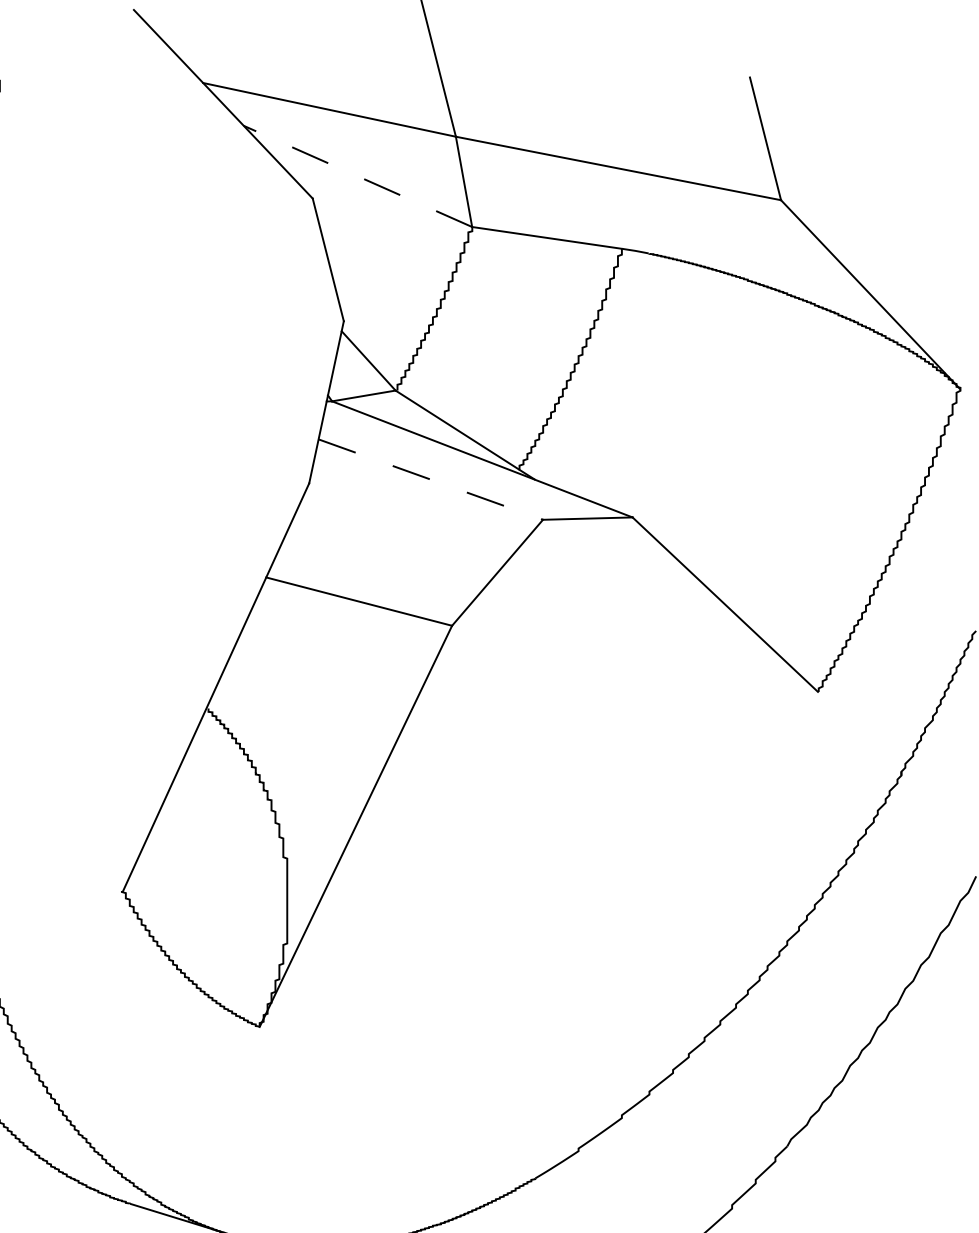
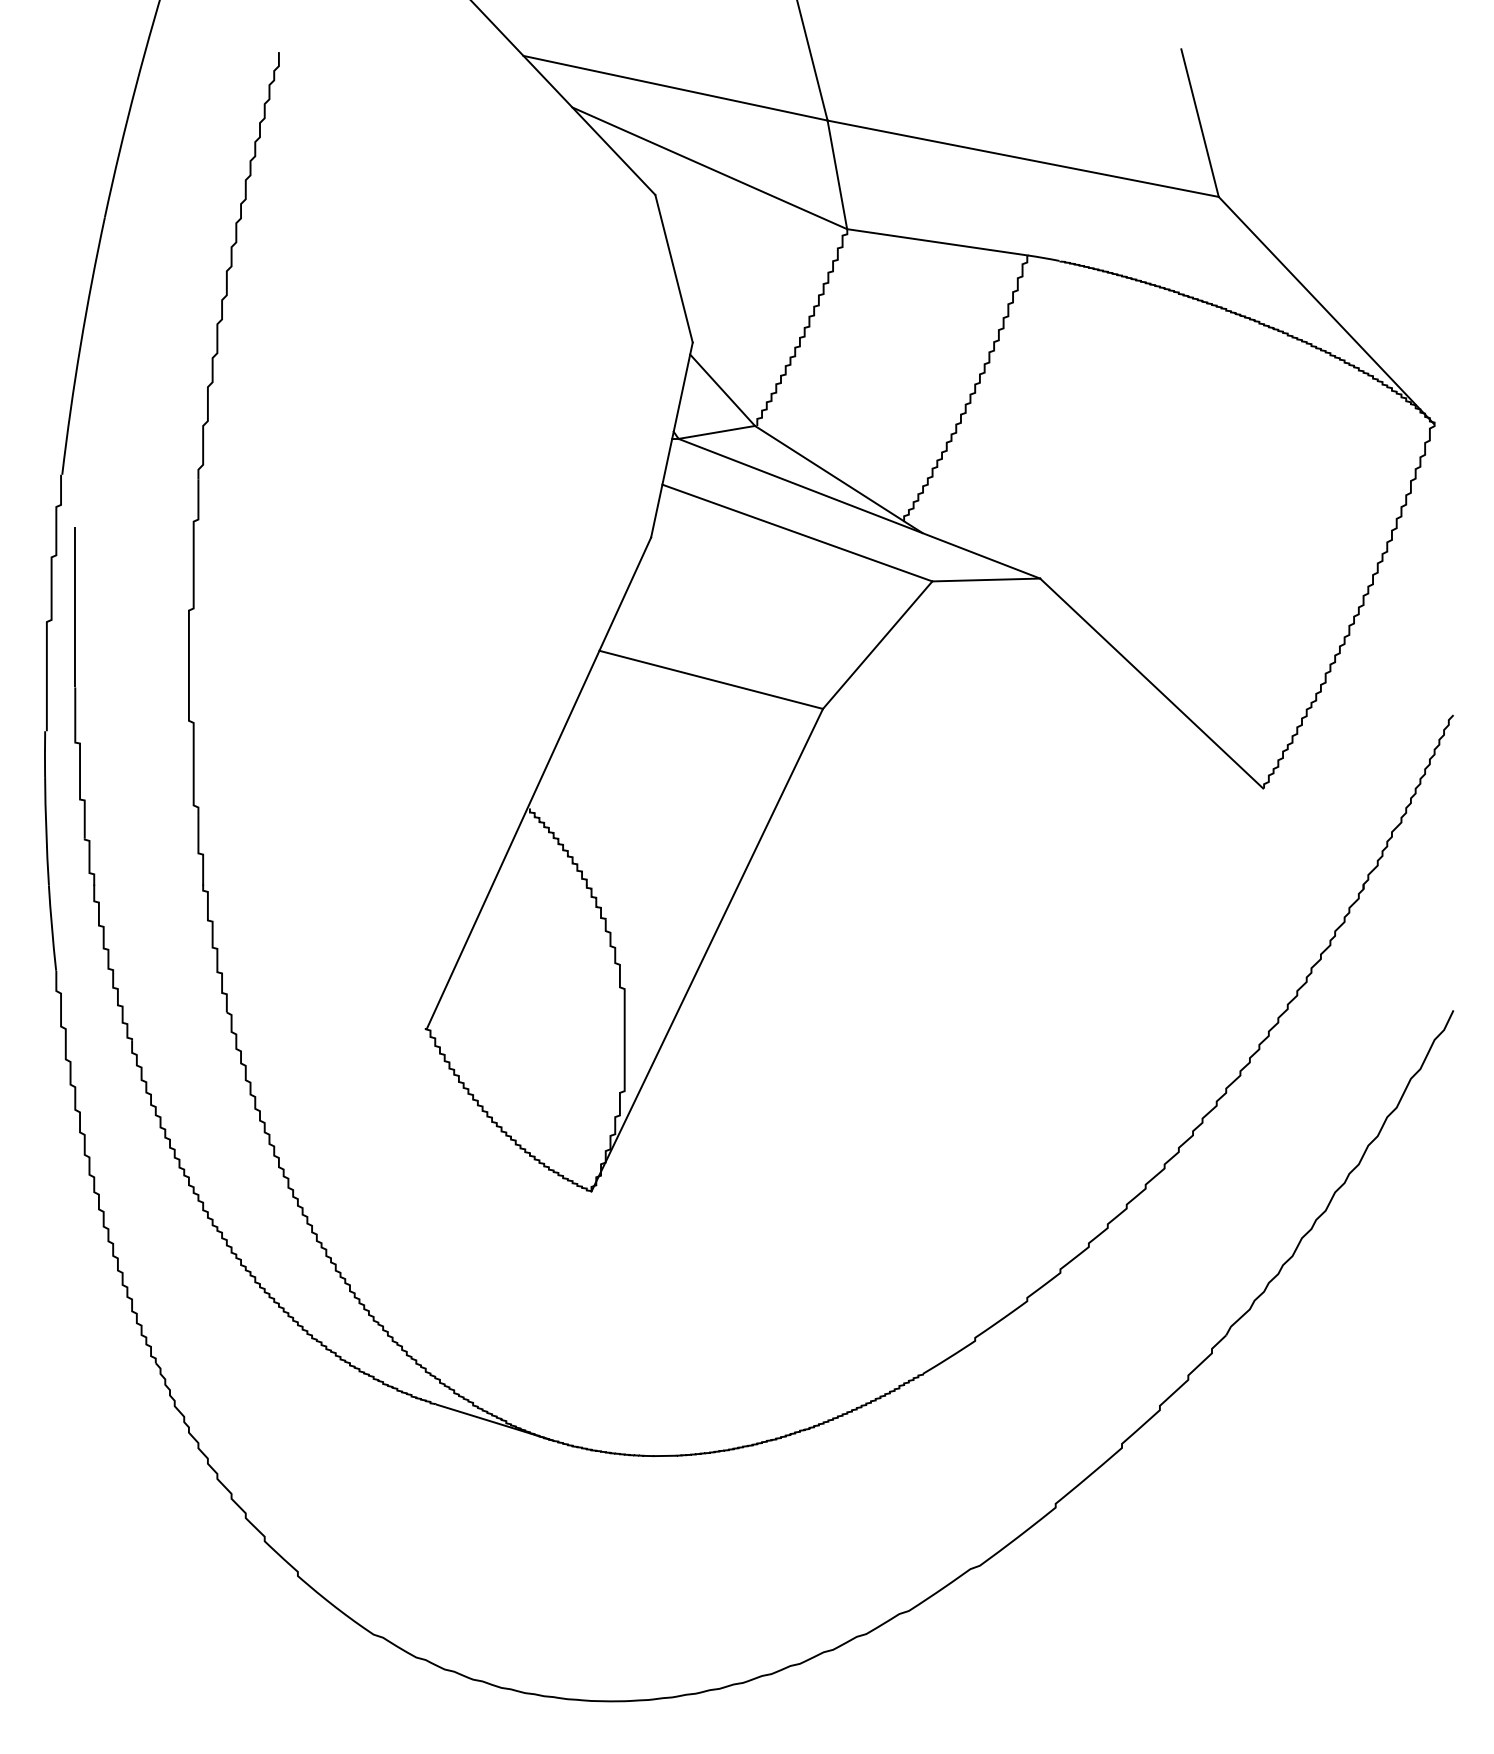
line: (357, 176) -> (709, 168), dashed -> solid
line: (430, 479) -> (797, 533), dashed -> solid

